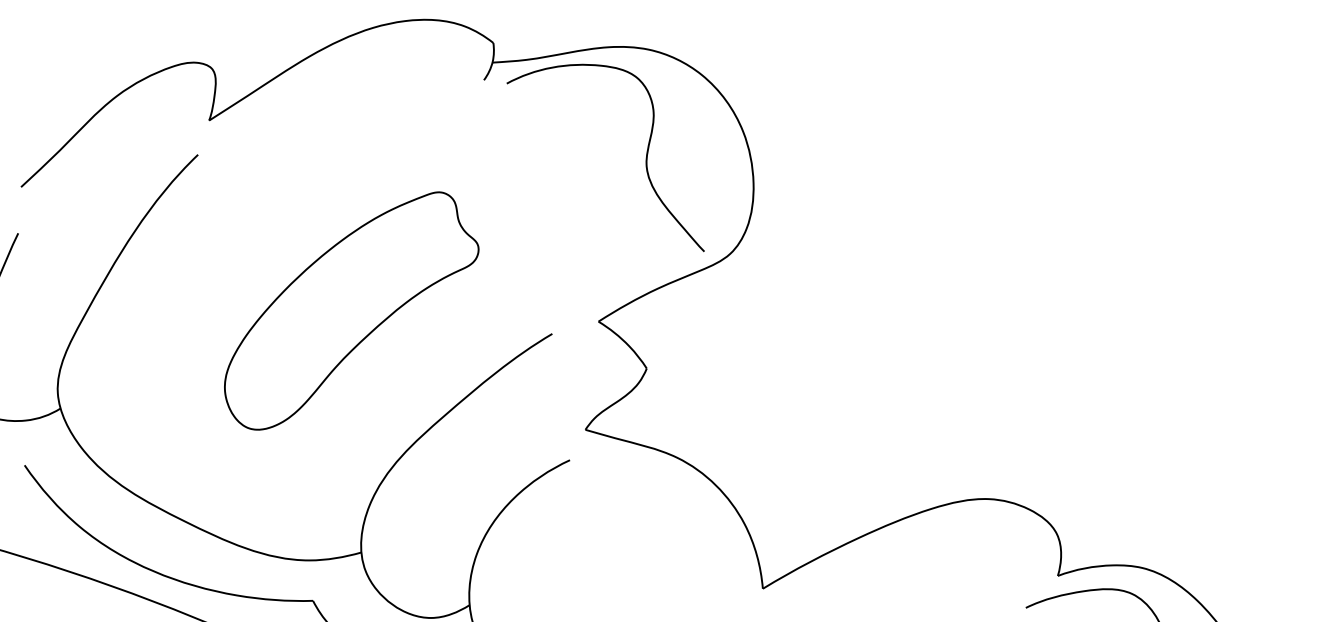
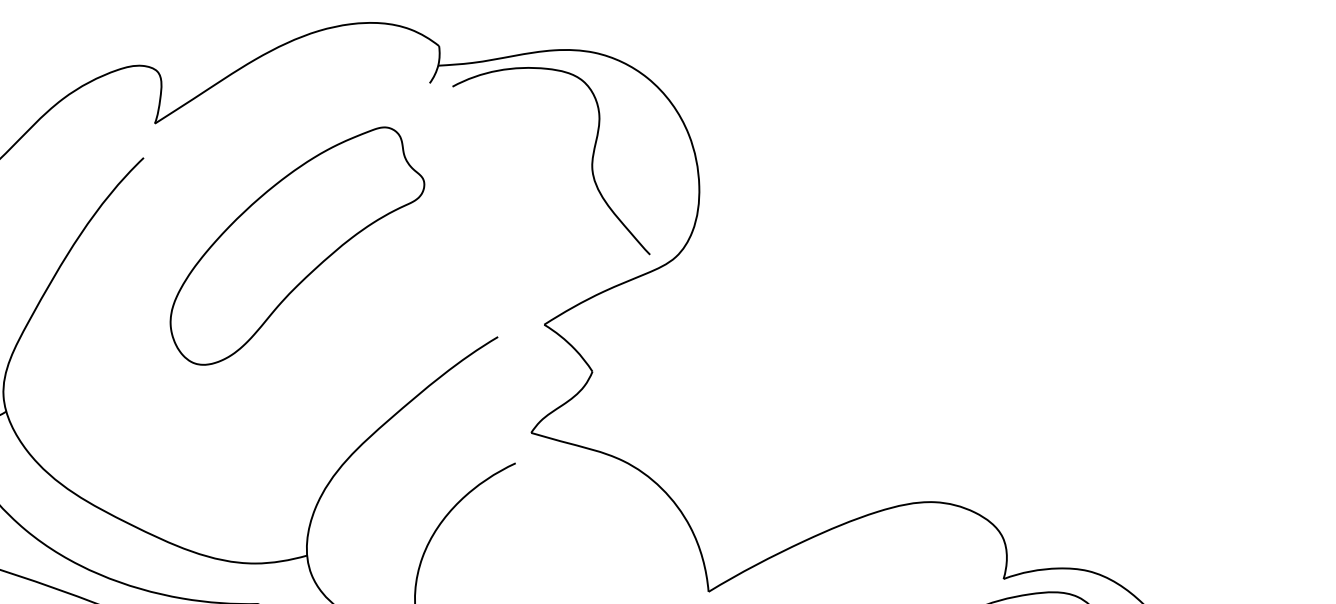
part: (351, 310) -> (297, 245), moved

